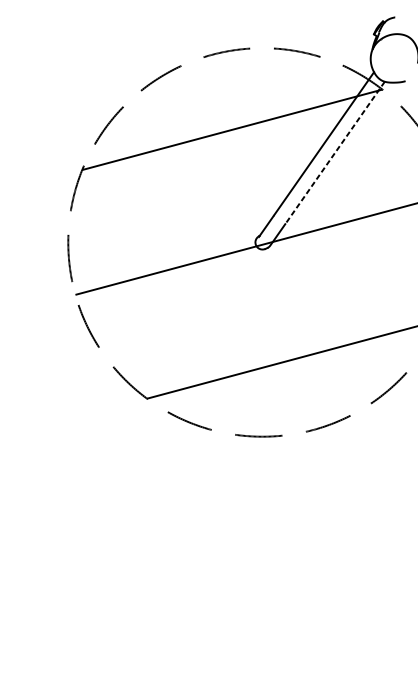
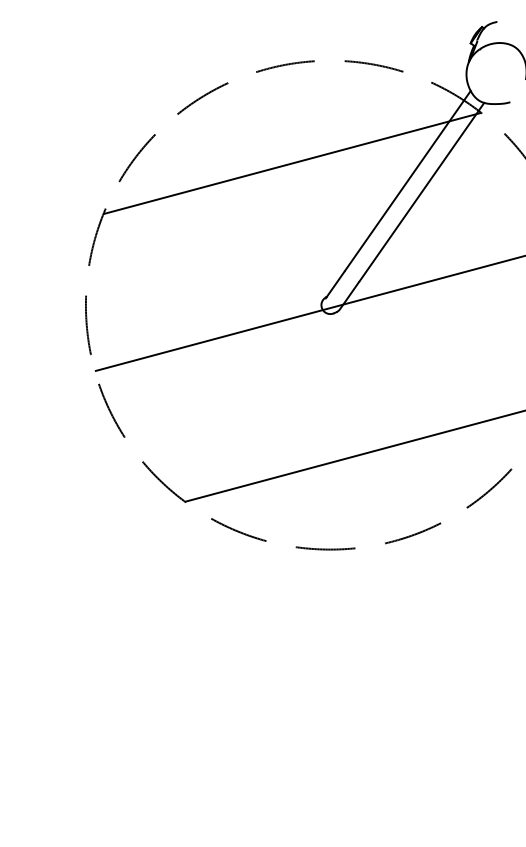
line: (334, 152) -> (421, 192), dashed -> solid

